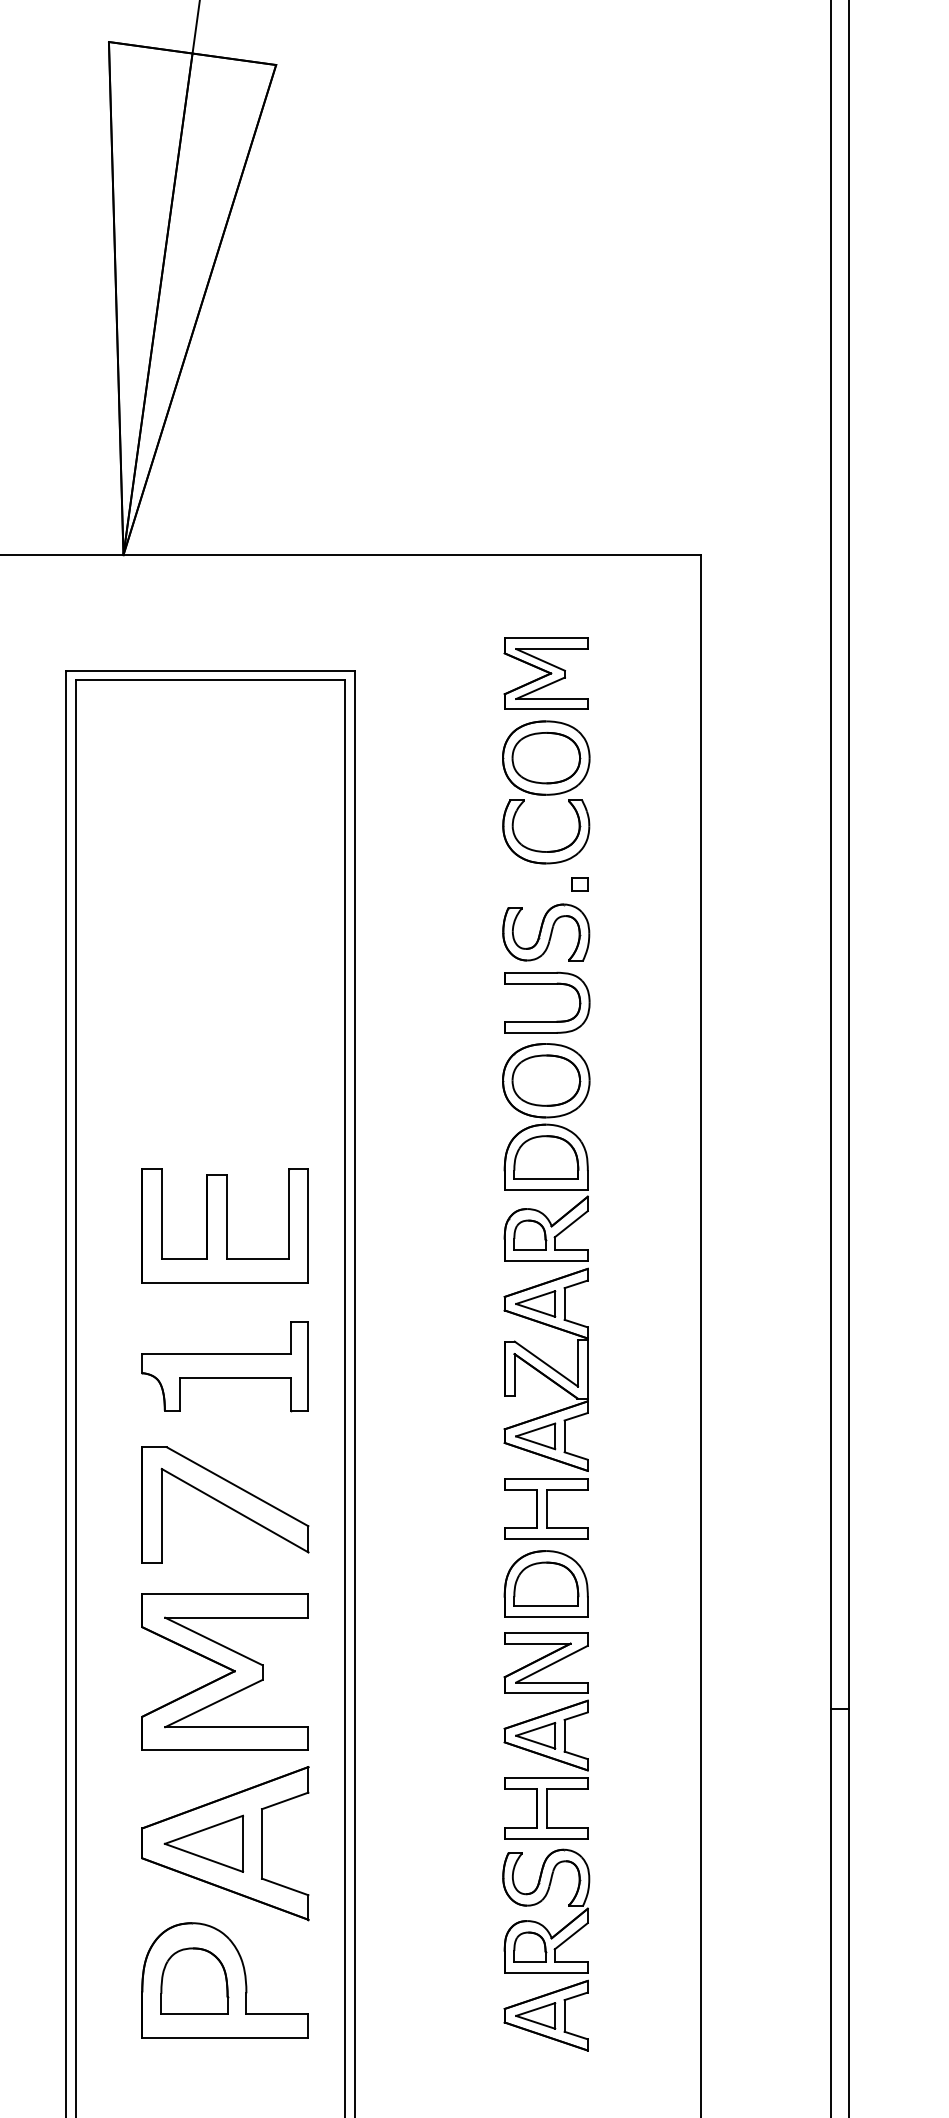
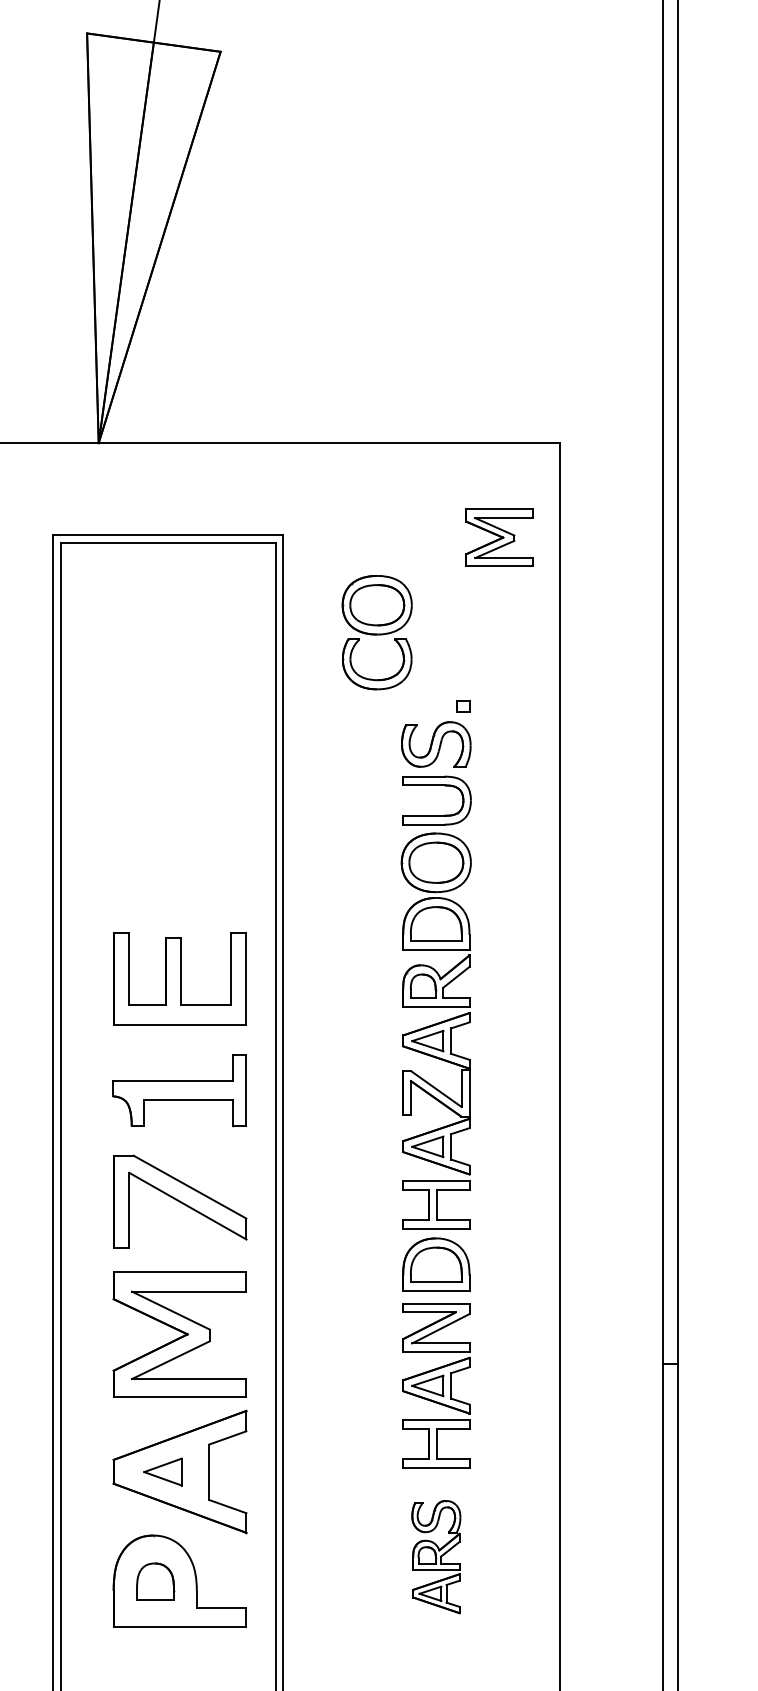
part: (545, 673) -> (498, 537), moved
part: (546, 792) -> (377, 632), moved
part: (203, 1843) -> (162, 1471), size x0.6
part: (546, 1949) -> (436, 1556), size x0.7
part: (194, 1980) -> (155, 1581), size x0.7

